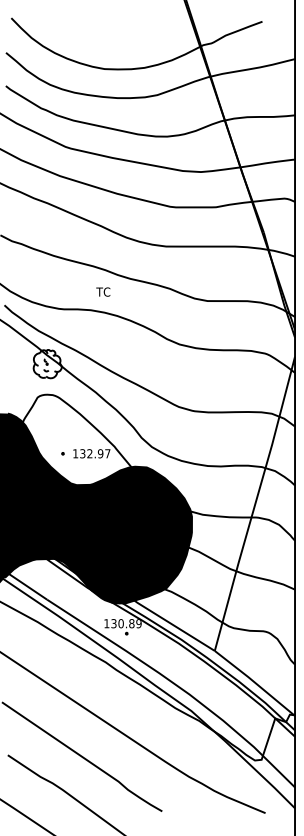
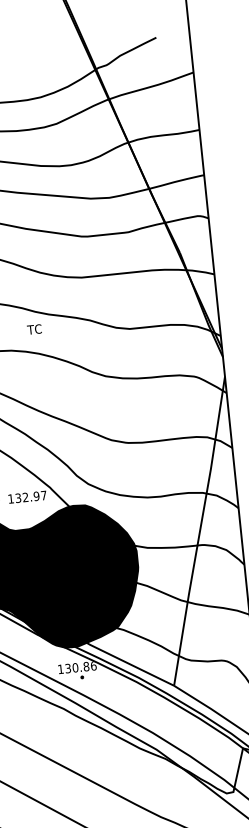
text: (103, 291) -> (34, 328), moved
text: (138, 623) -> (93, 665), 130.89 -> 130.86

